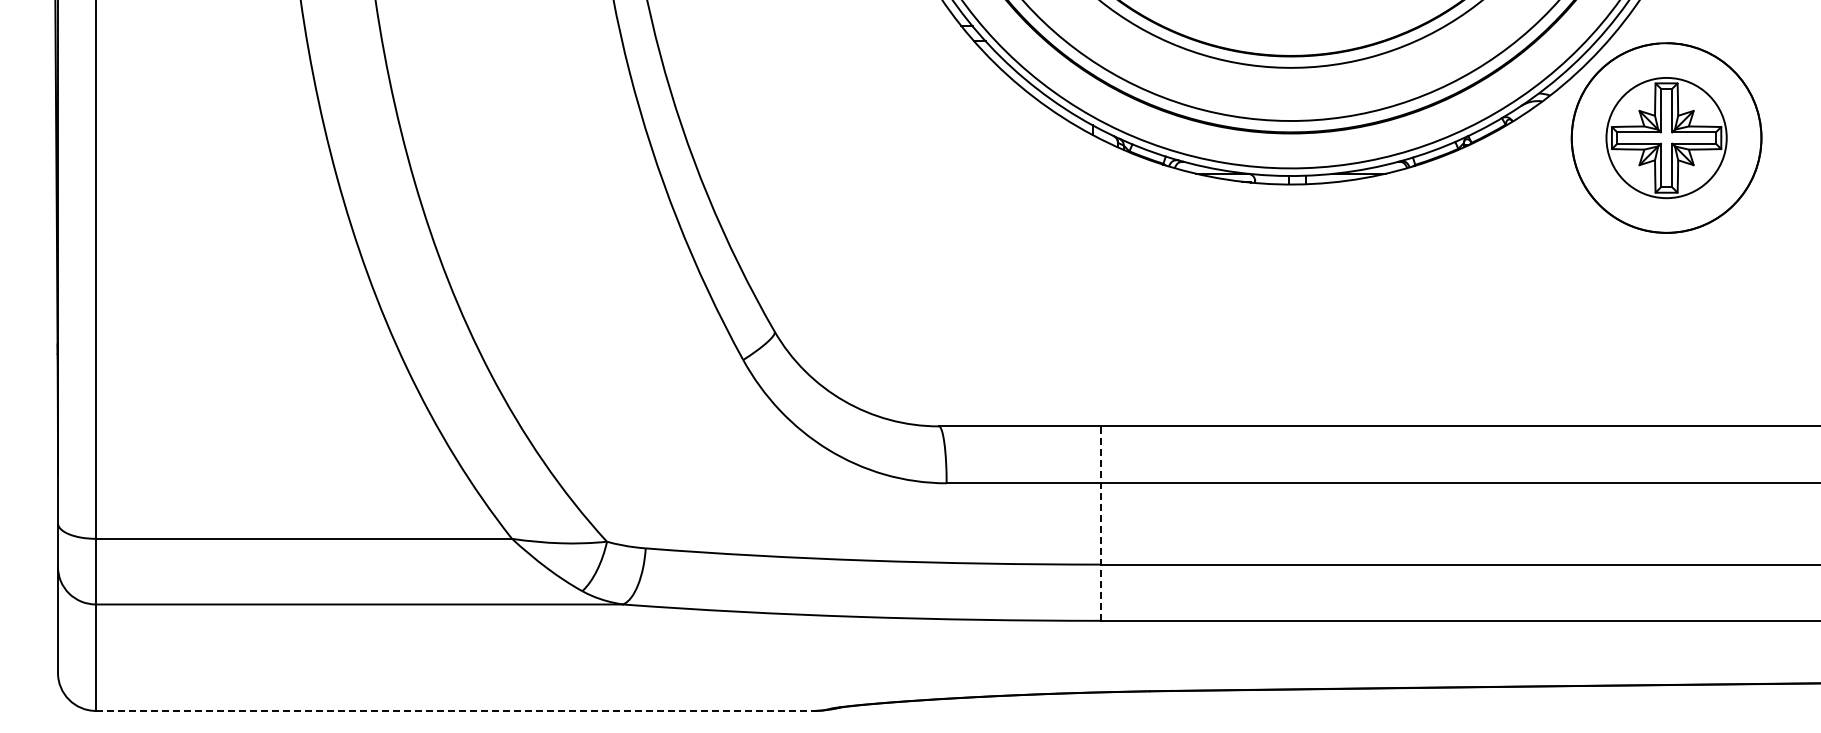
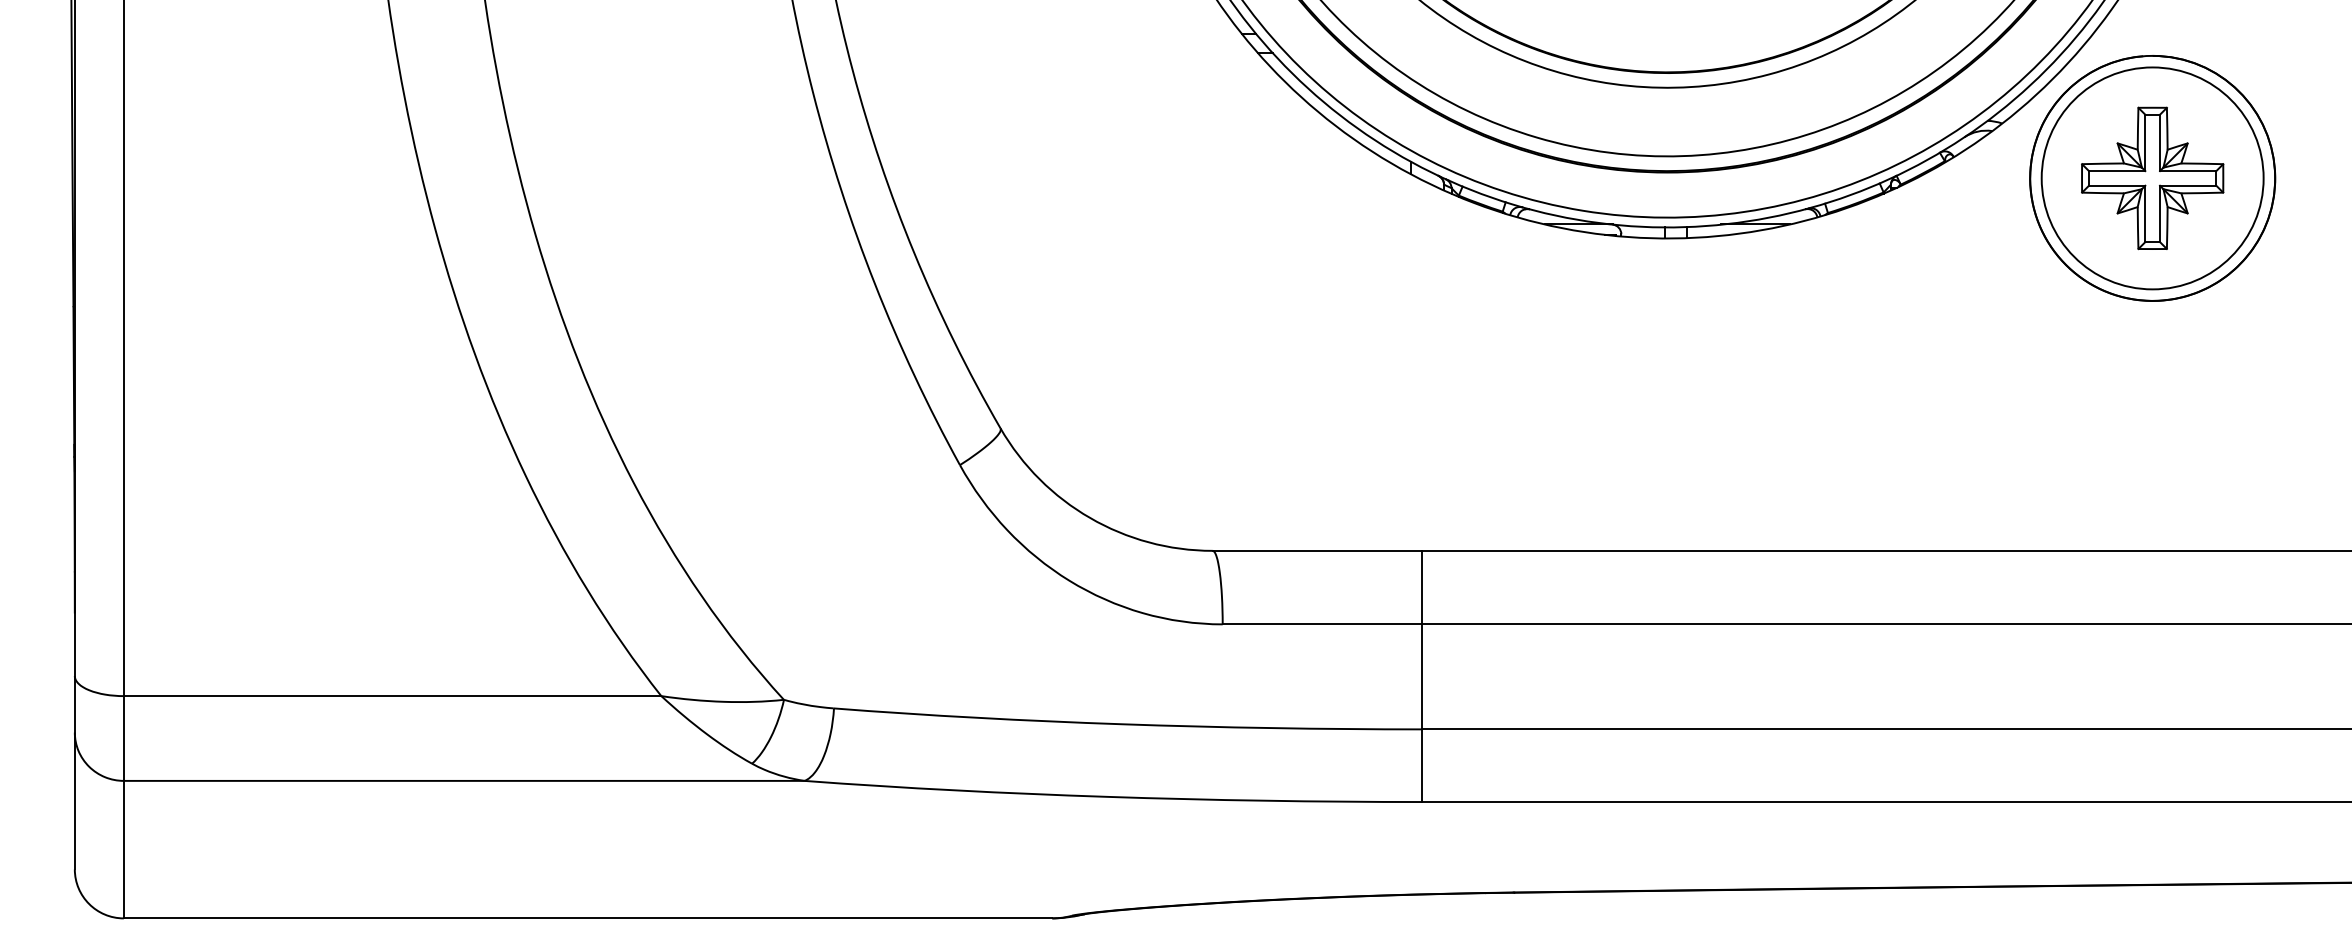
circle: (1666, 137) -> (2152, 177), size x1.43
line: (1101, 523) -> (1422, 676), dashed -> solid
line: (455, 710) -> (588, 917), dashed -> solid

